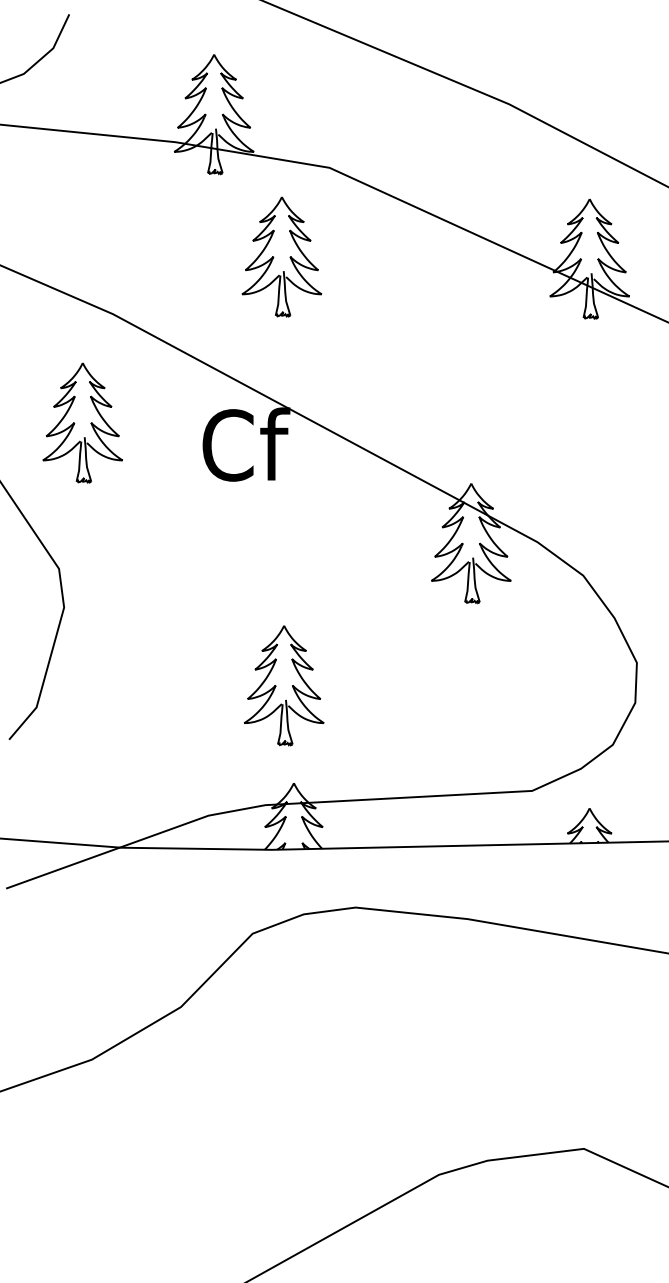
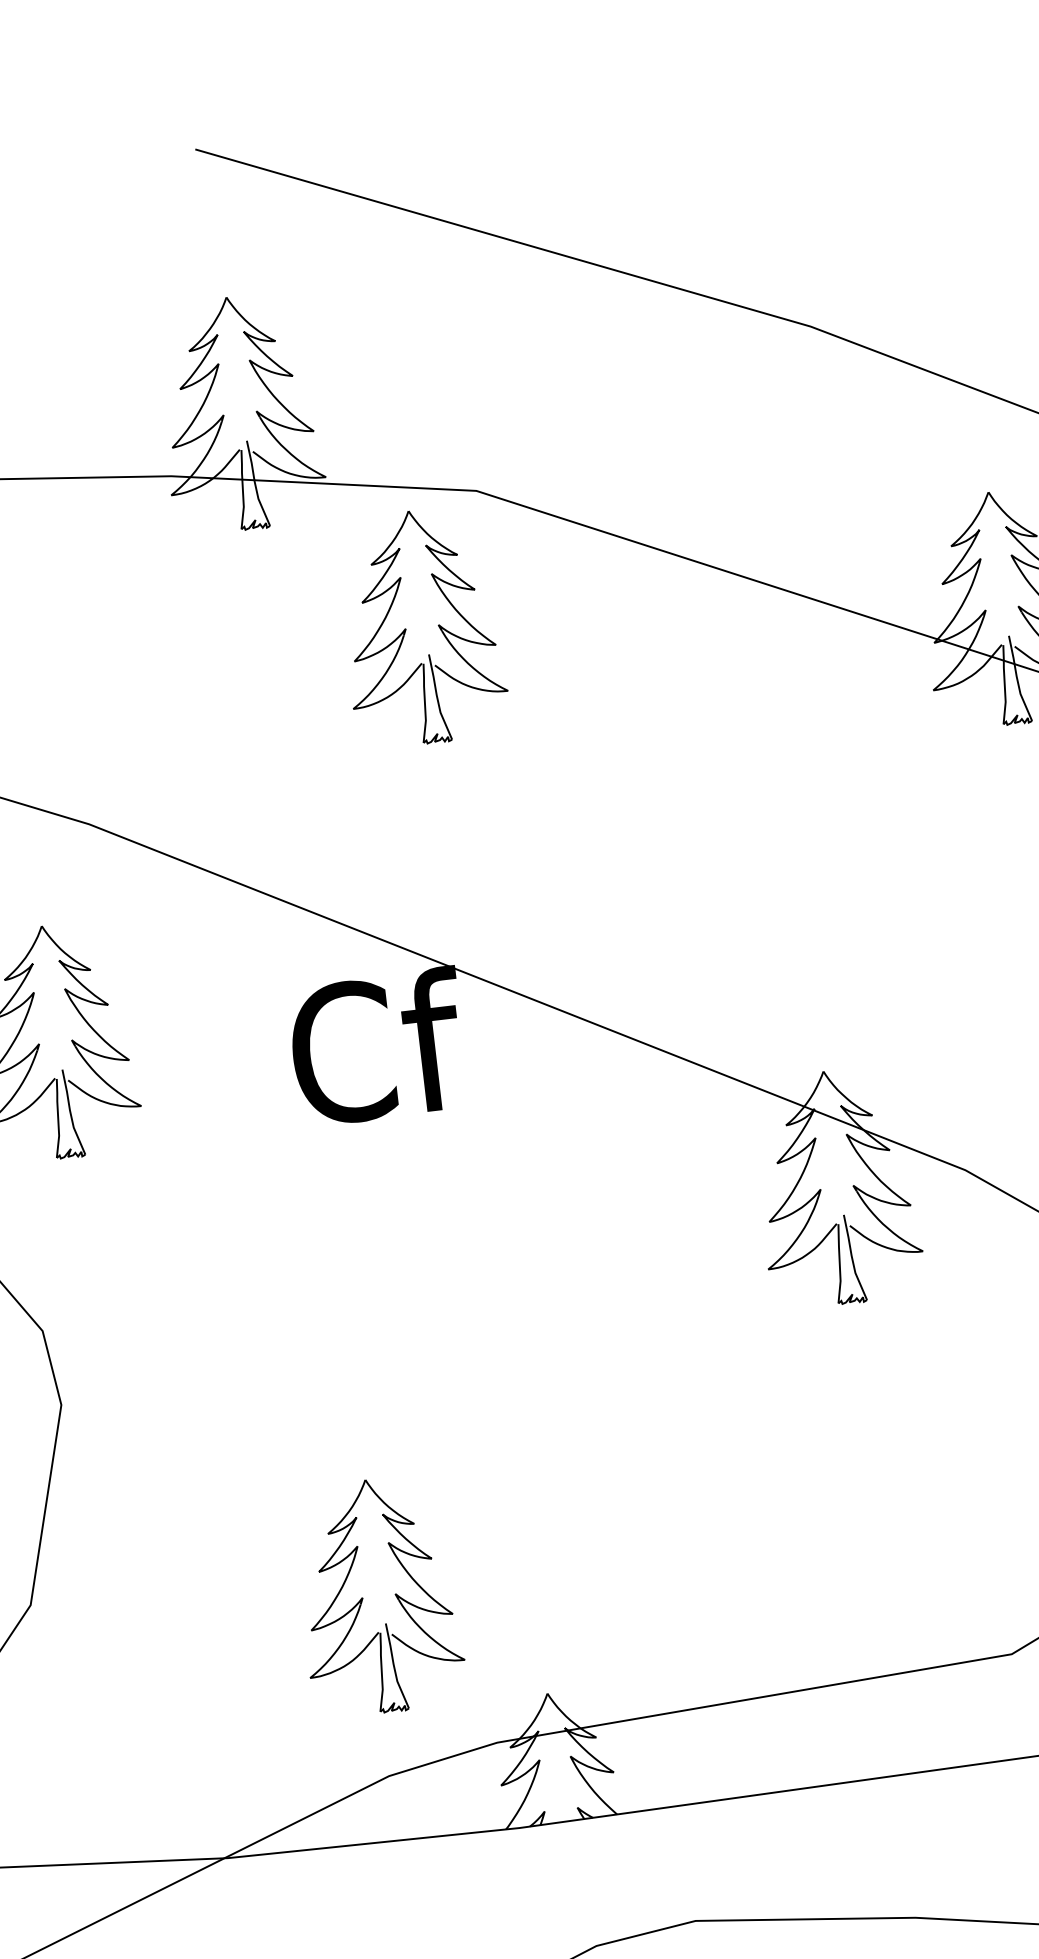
part: (281, 256) -> (421, 626), moved
part: (284, 685) -> (379, 1595), moved

